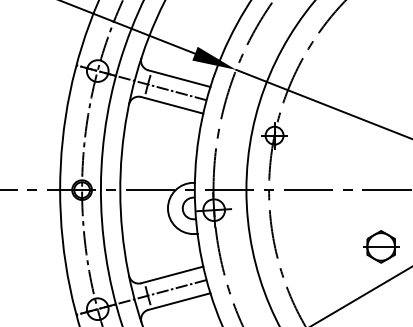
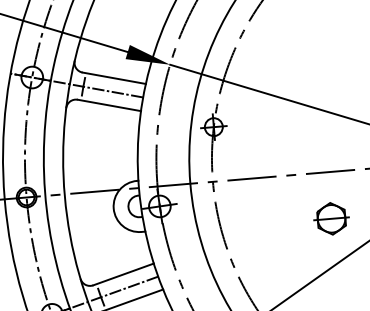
part: (381, 246) -> (331, 218), moved

